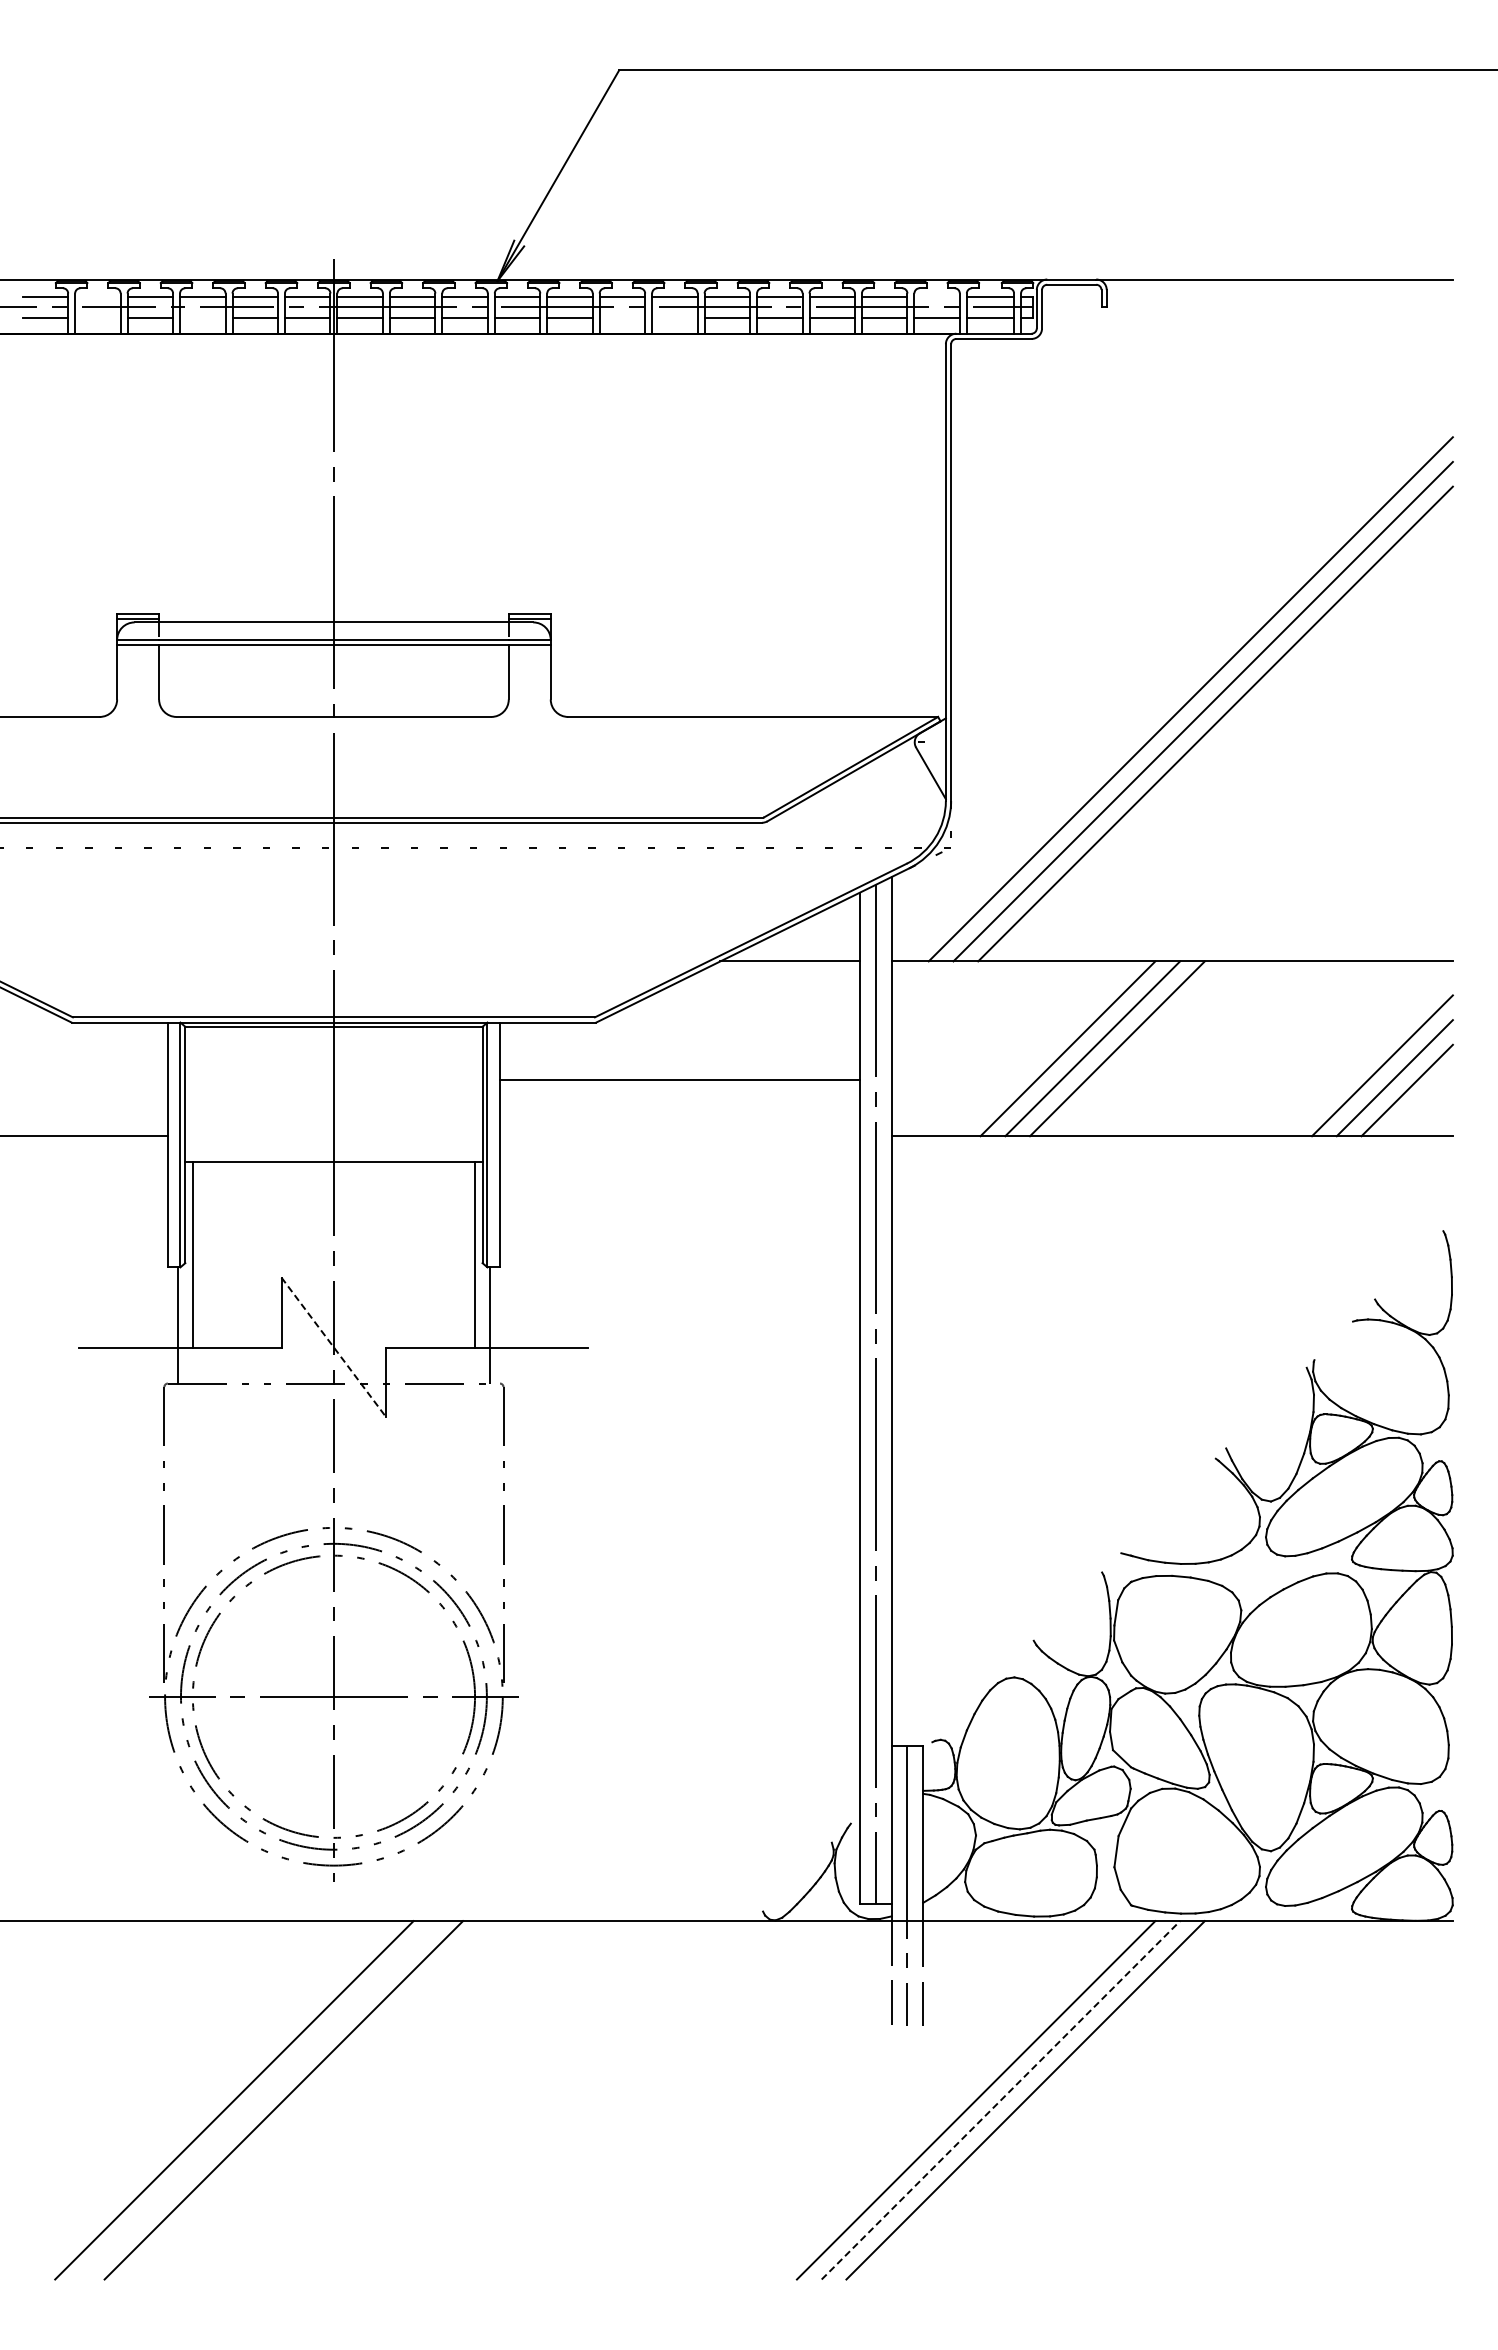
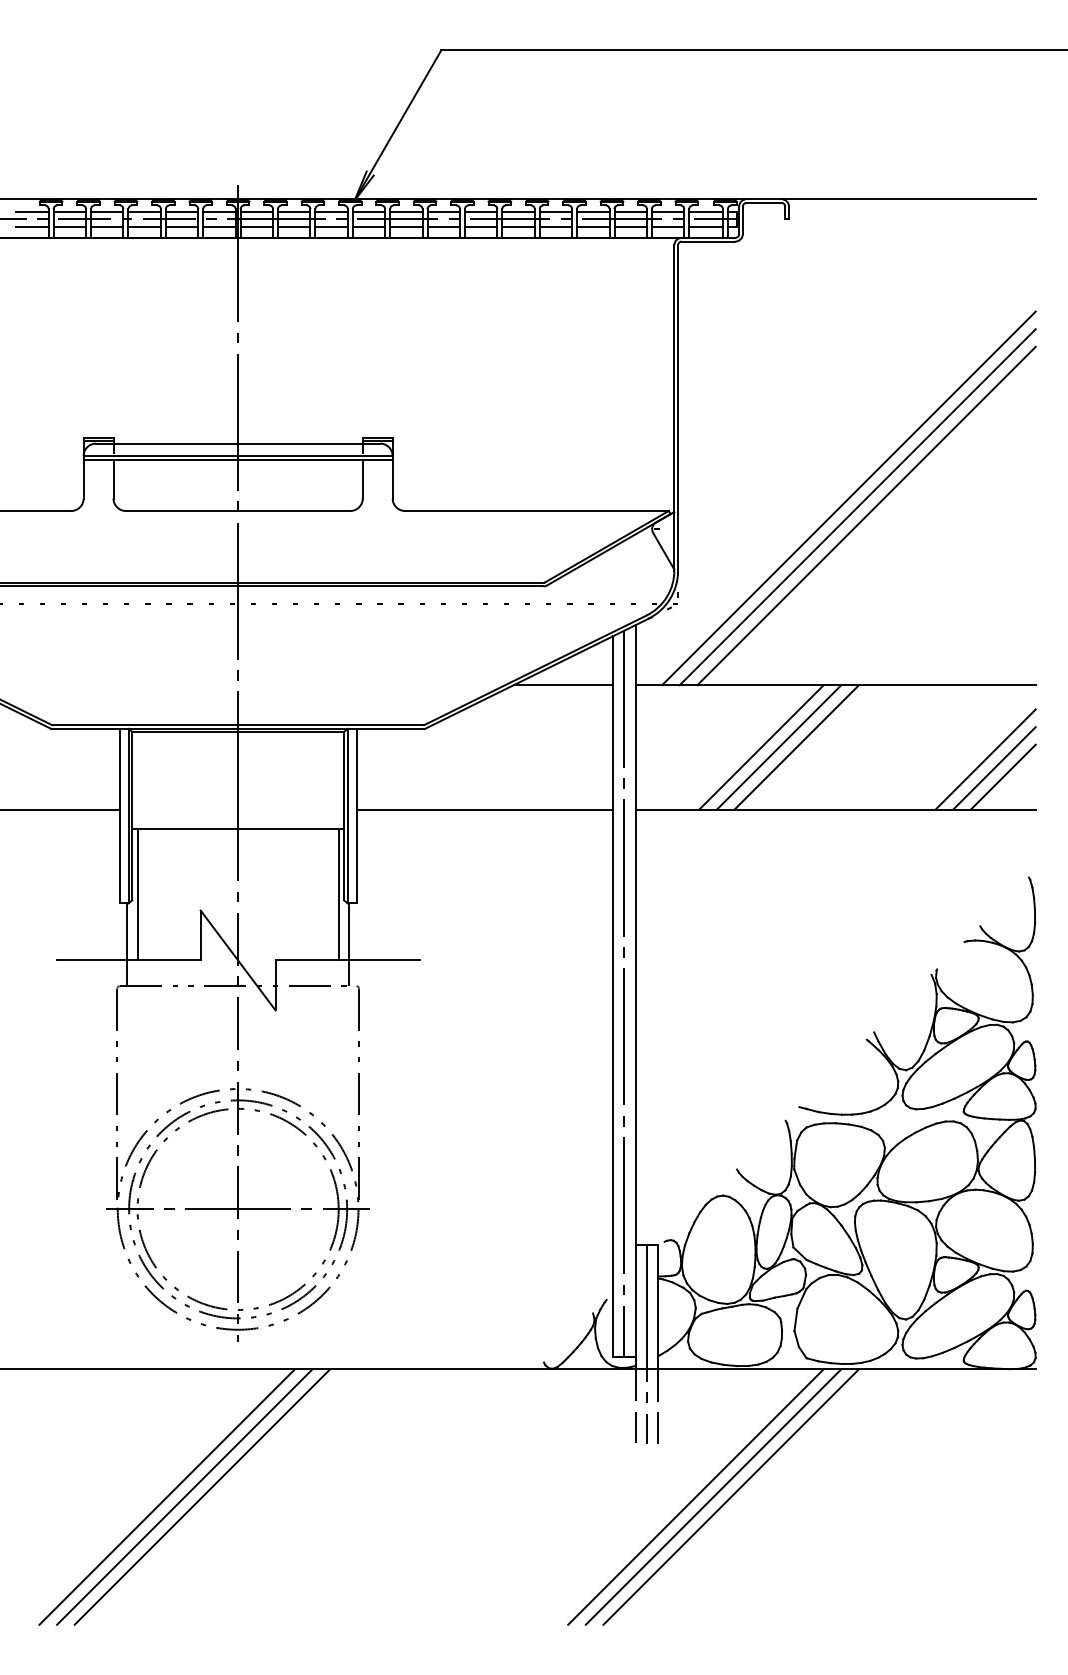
line: (97, 297) -> (69, 212), added
line: (936, 297) -> (667, 212), added
line: (97, 317) -> (69, 226), added
line: (202, 317) -> (144, 226), added
line: (622, 317) -> (443, 226), added
line: (674, 317) -> (480, 226), added
line: (680, 1080) -> (485, 810), moved
line: (334, 1347) -> (238, 960), dashed -> solid
line: (1001, 2099) -> (713, 1496), dashed -> solid
line: (258, 2100) -> (184, 1497), added

